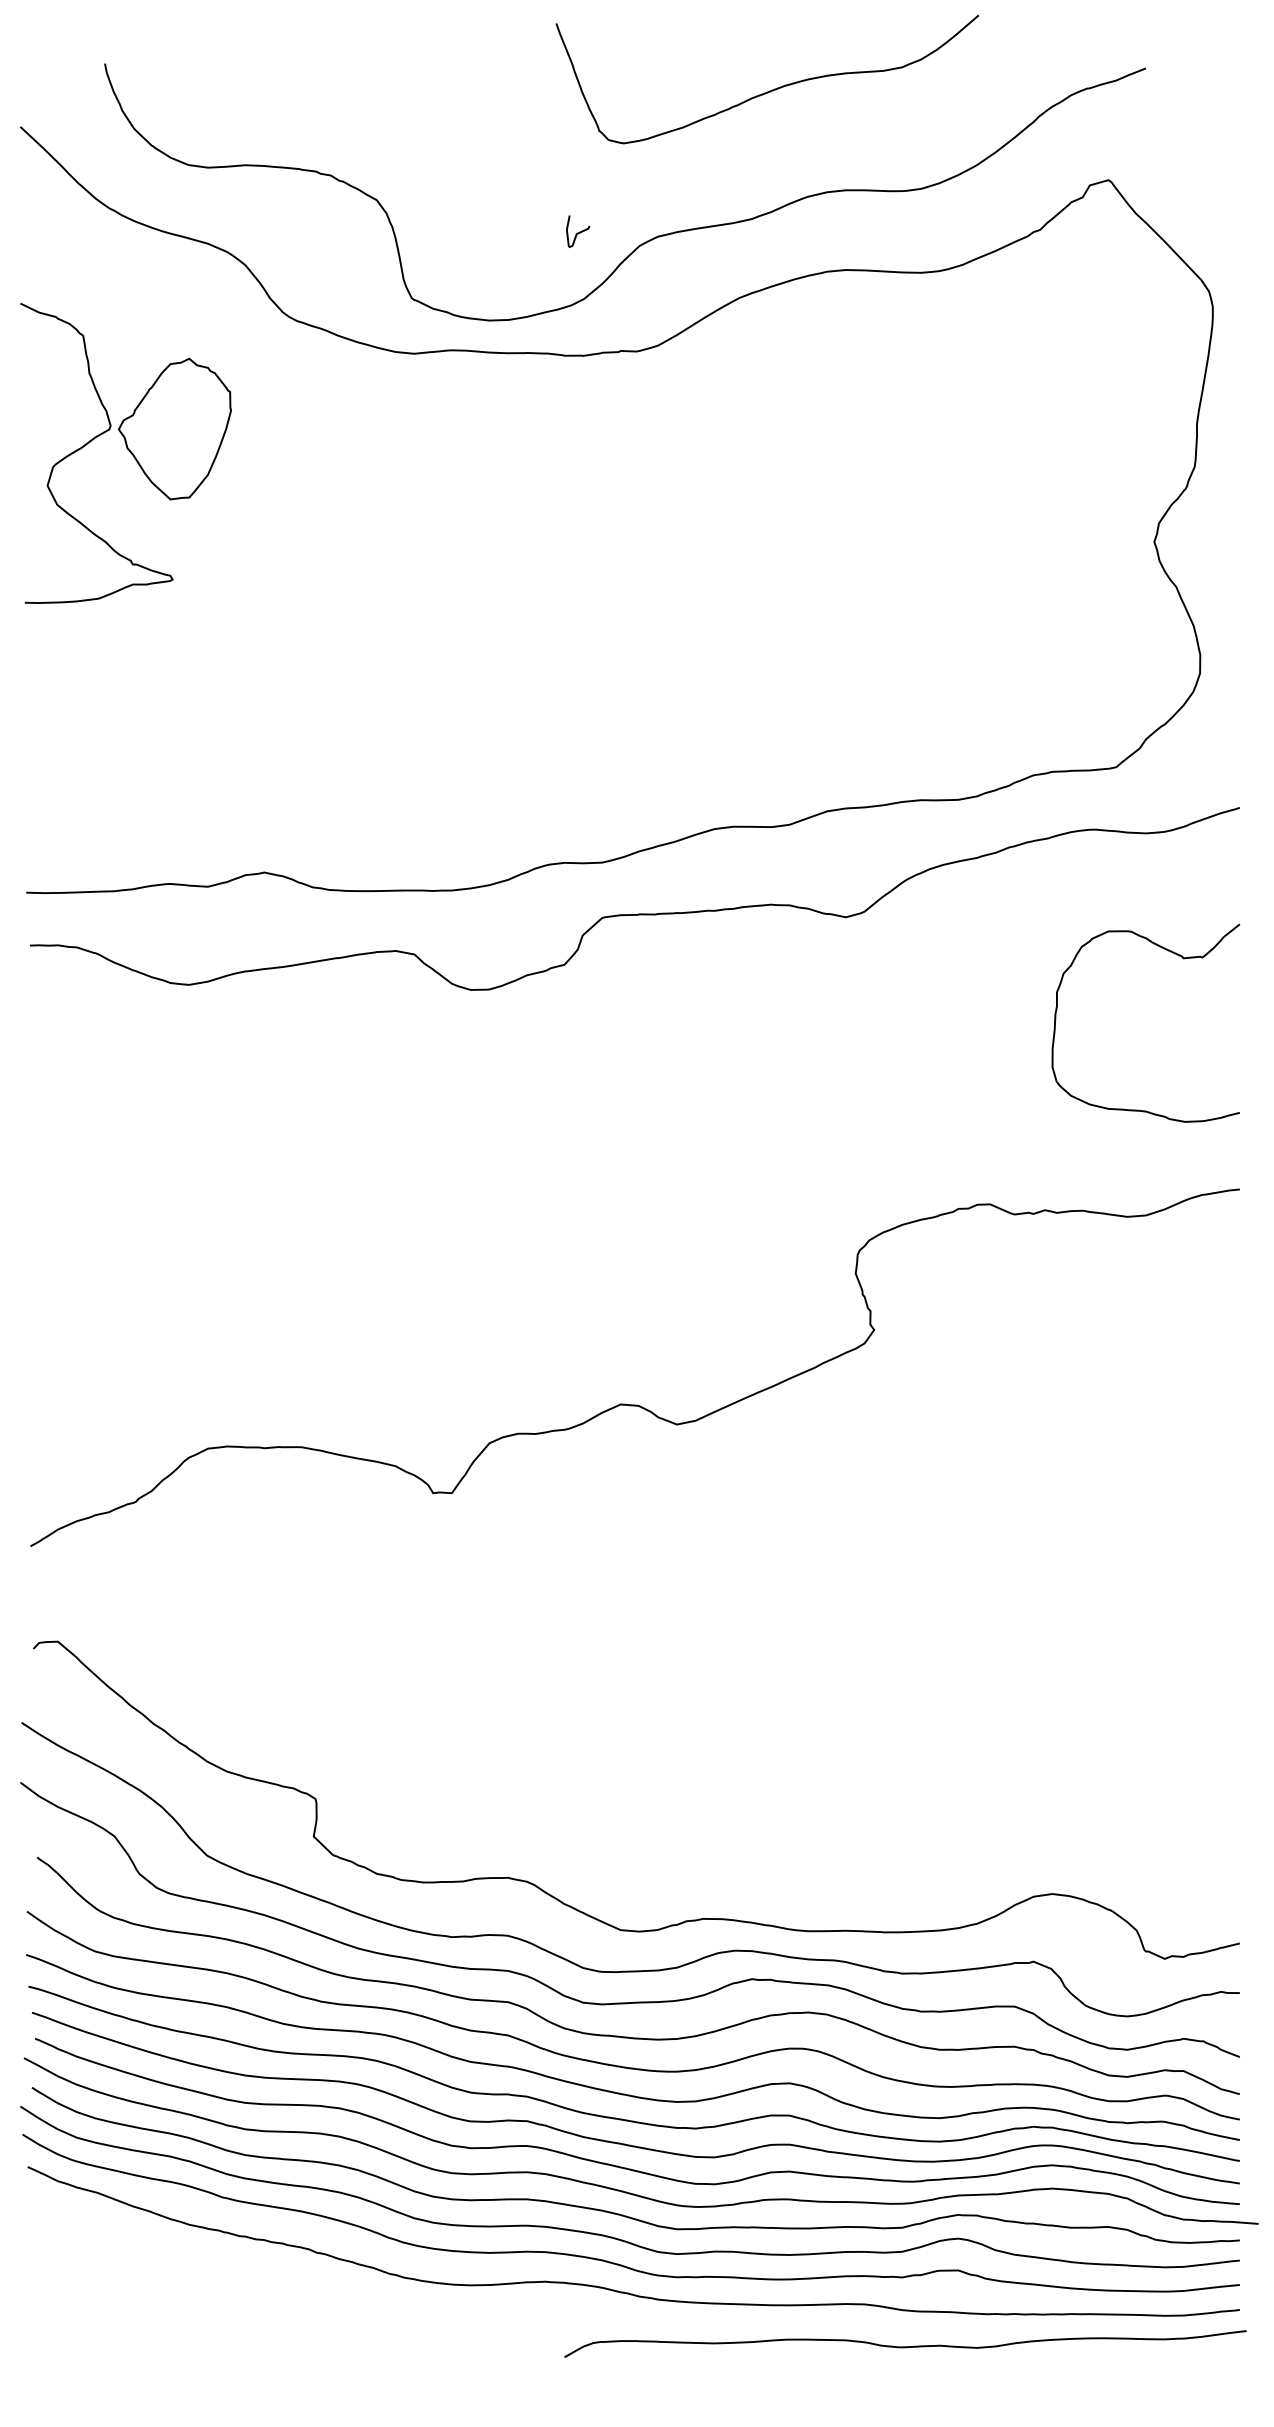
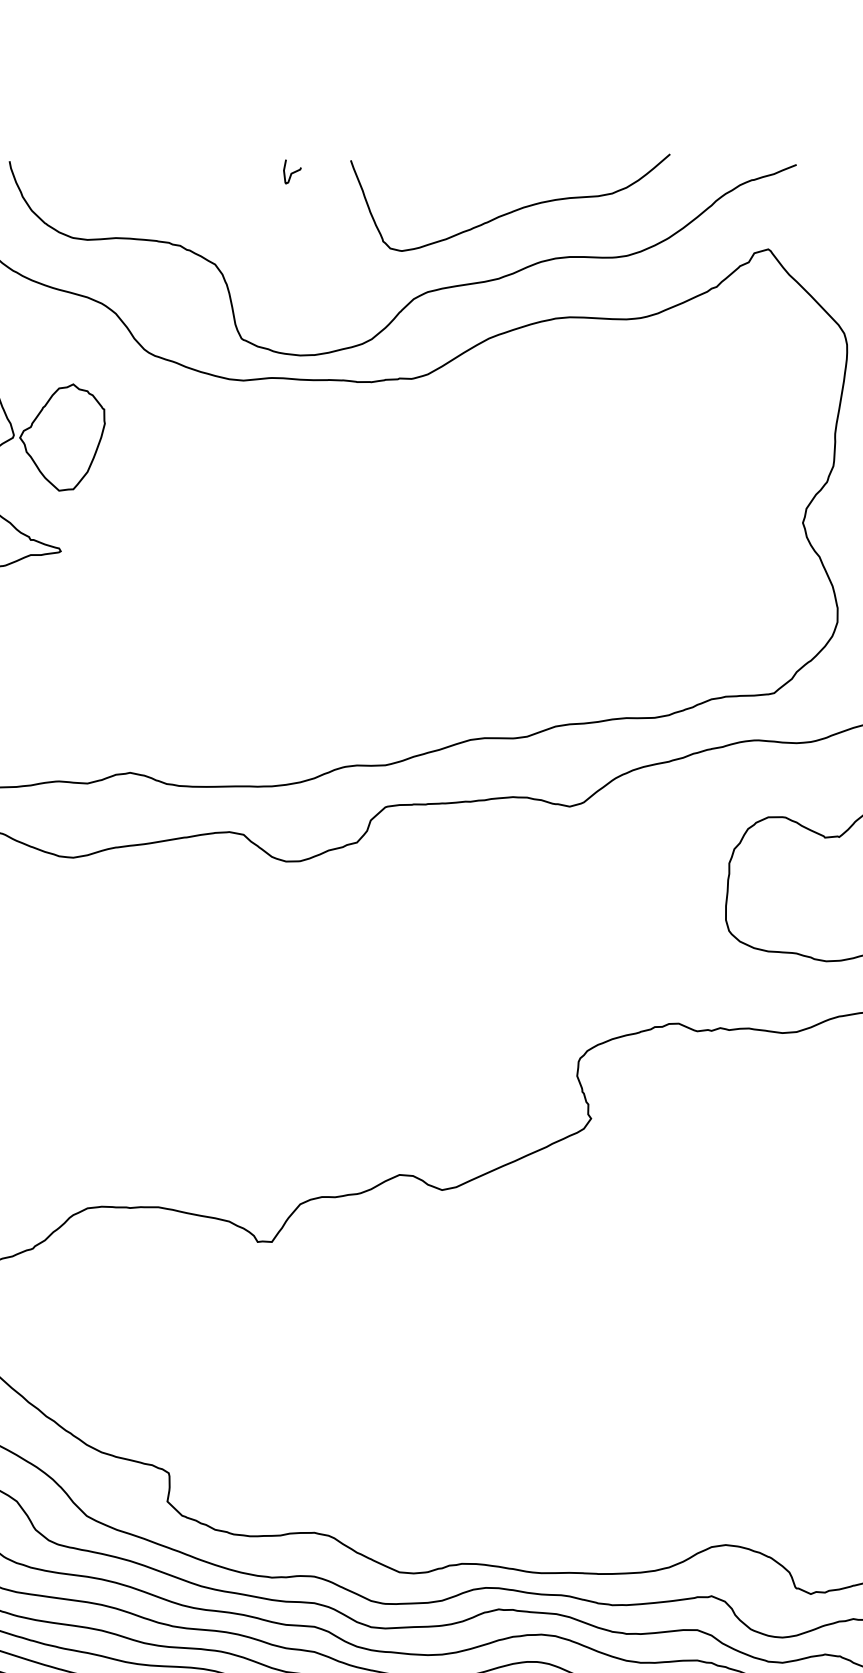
curve: (769, 90) -> (512, 211), moved
curve: (579, 231) -> (293, 171), moved

